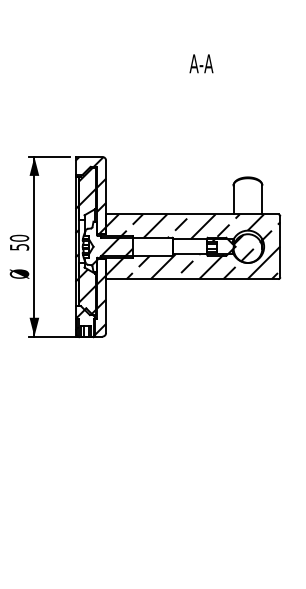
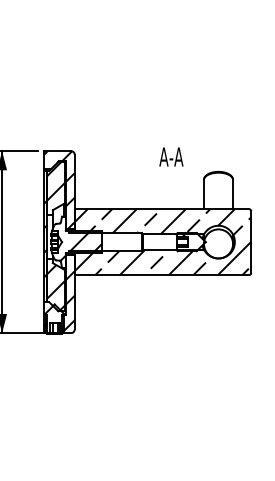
text: (201, 63) -> (171, 156), moved
hatch: (247, 247) -> (218, 242), removed

